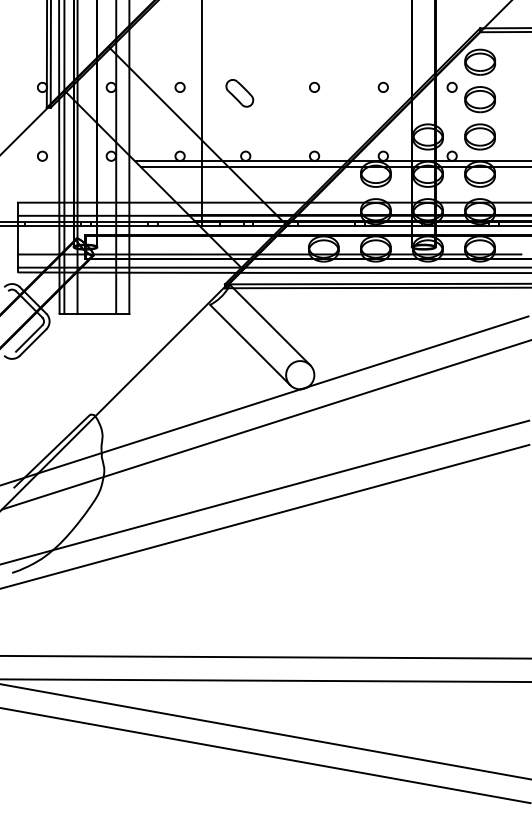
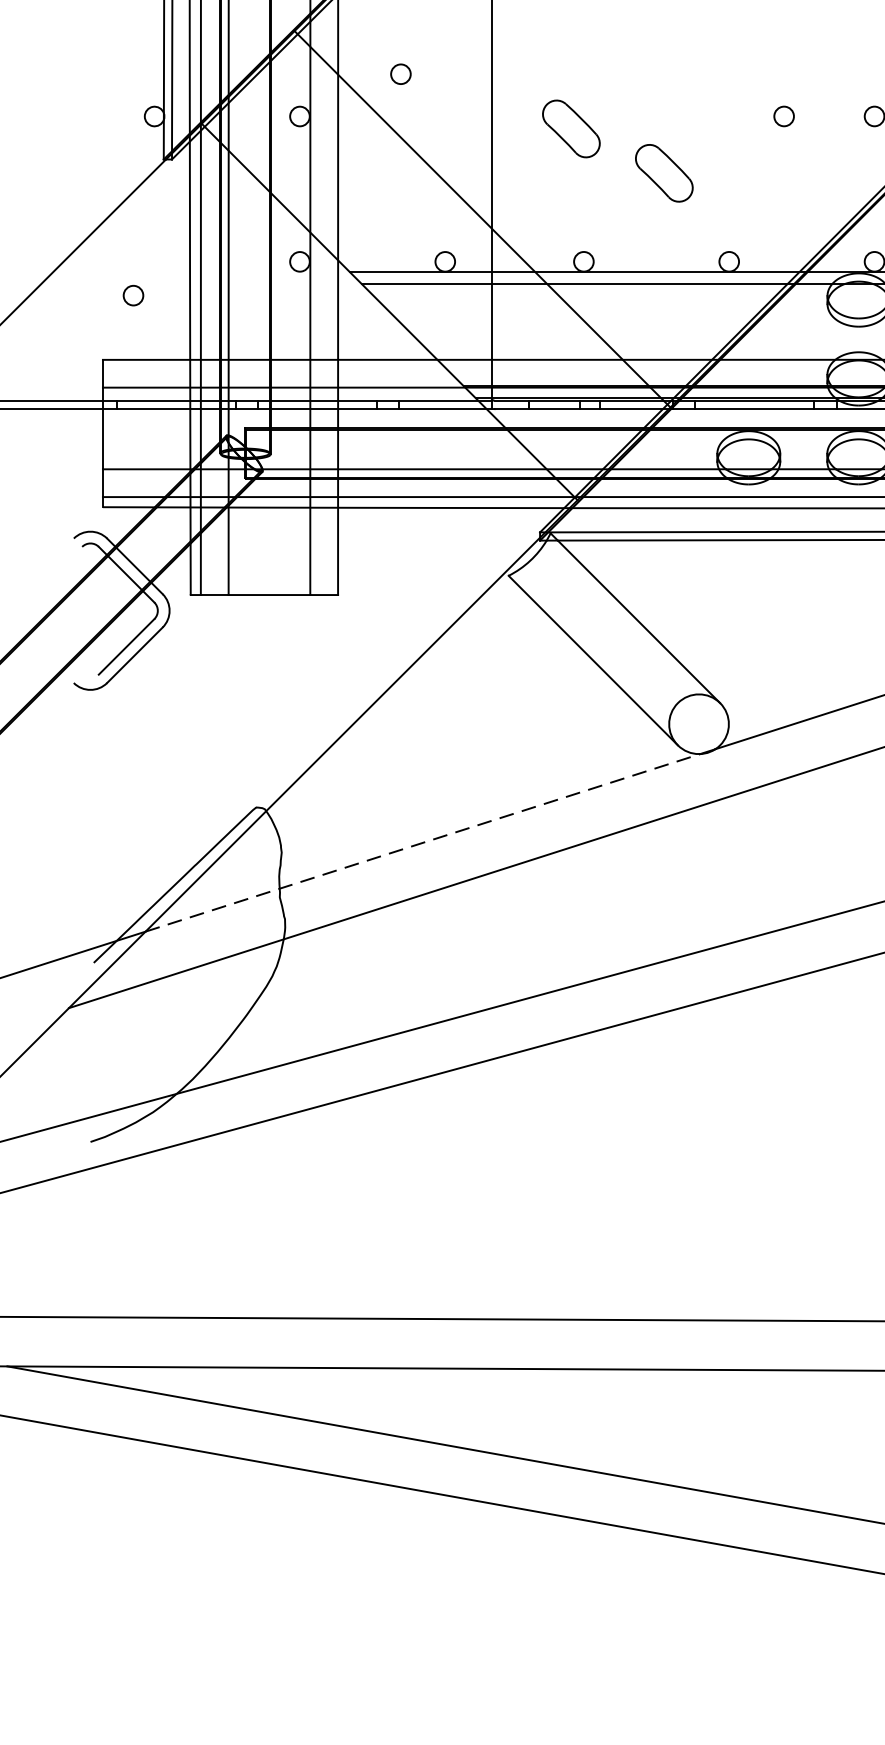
circle: (179, 86) -> (399, 72), moved
circle: (314, 86) -> (784, 114), moved
part: (283, 114) -> (663, 173), added
circle: (42, 155) -> (133, 294), moved
line: (169, 431) -> (422, 843), solid -> dashed

